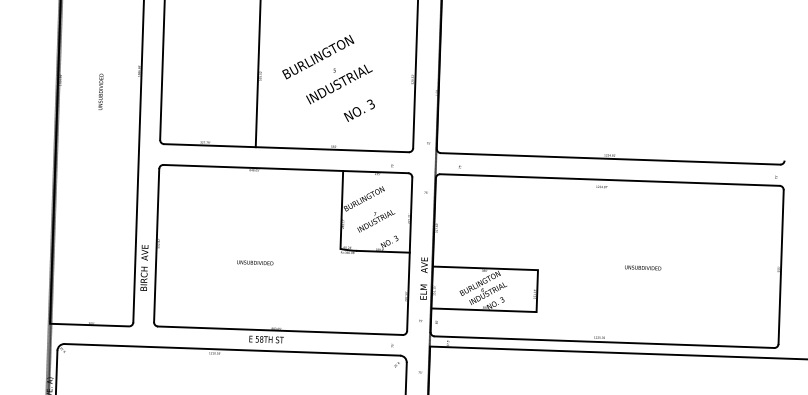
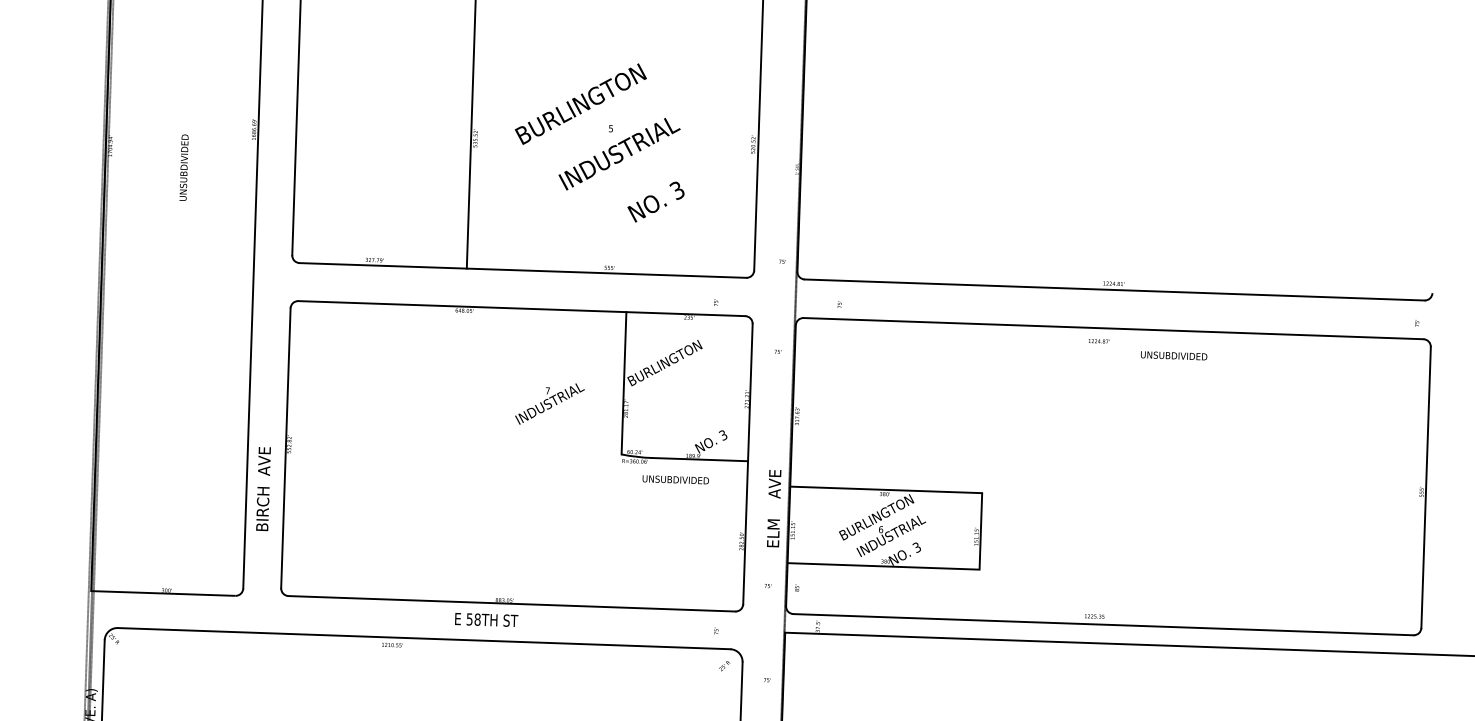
text: (376, 221) -> (550, 404), moved
text: (255, 262) -> (676, 479), moved
text: (643, 267) -> (1174, 355), moved

